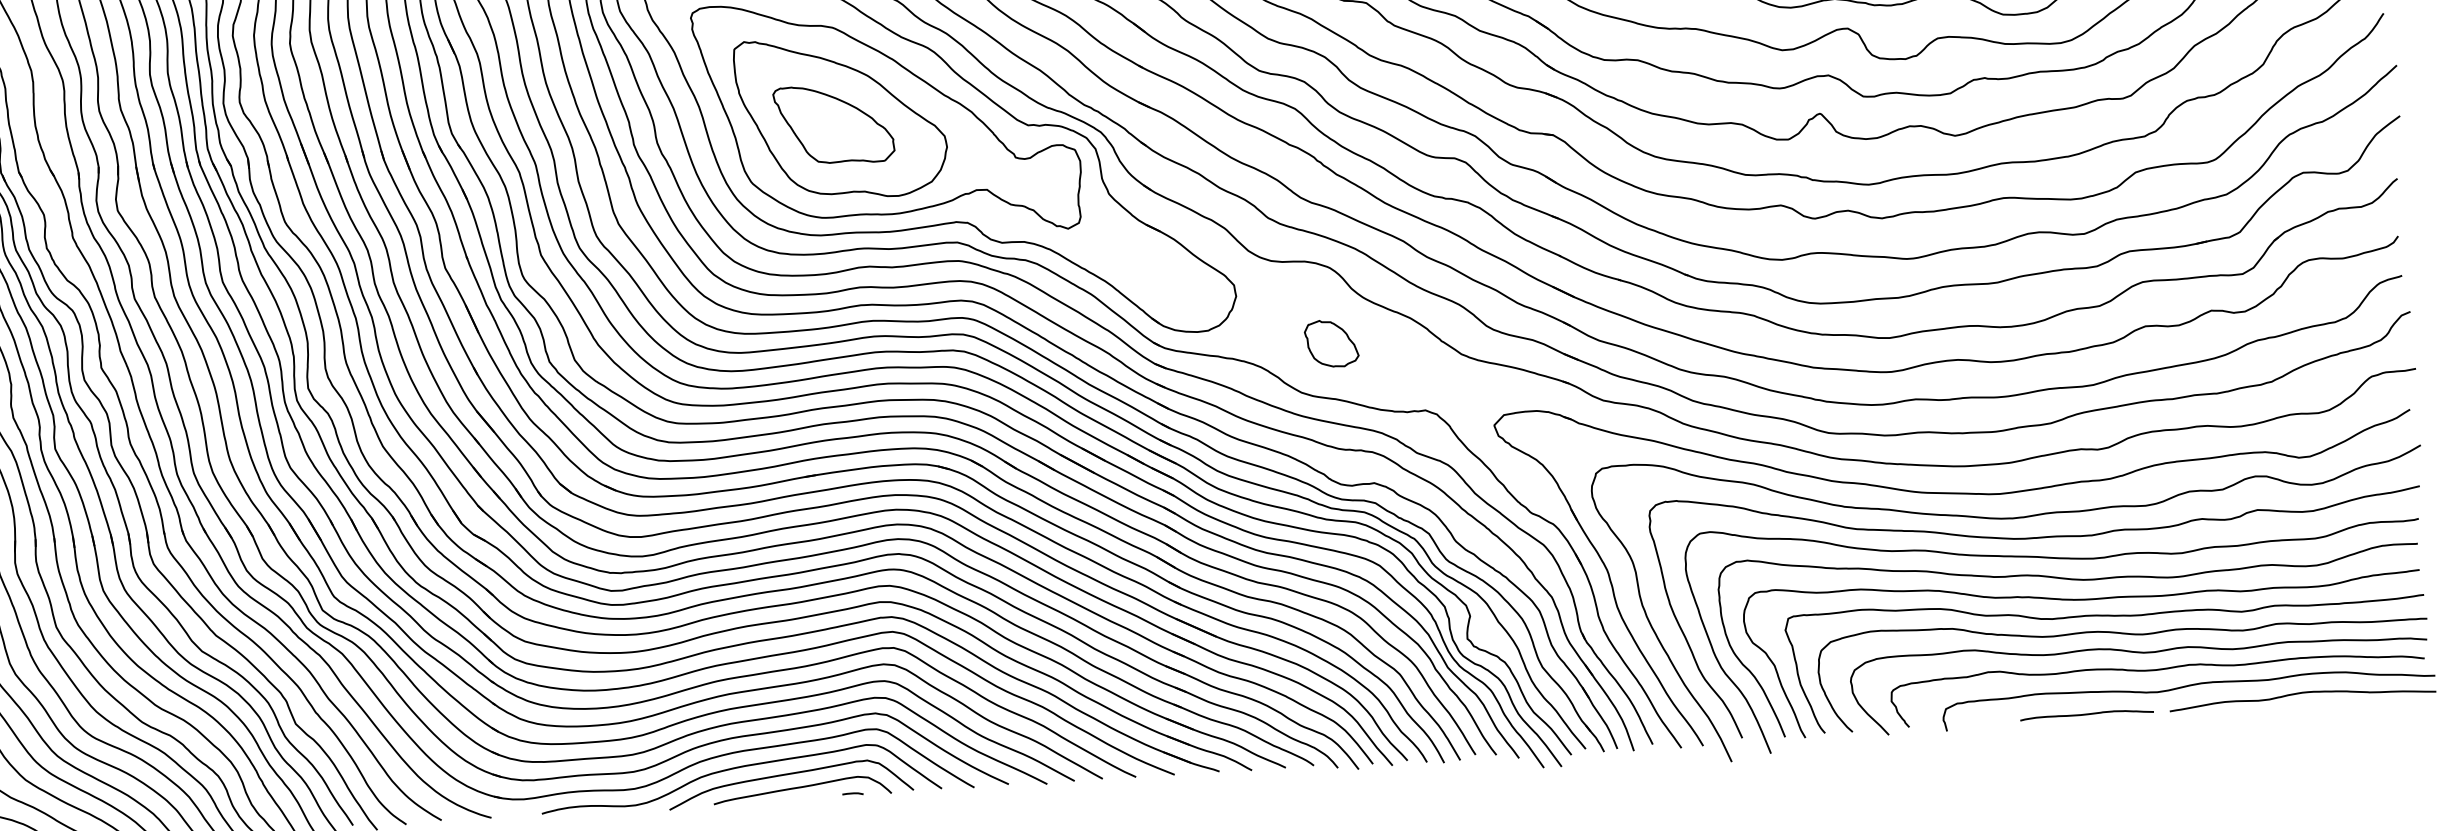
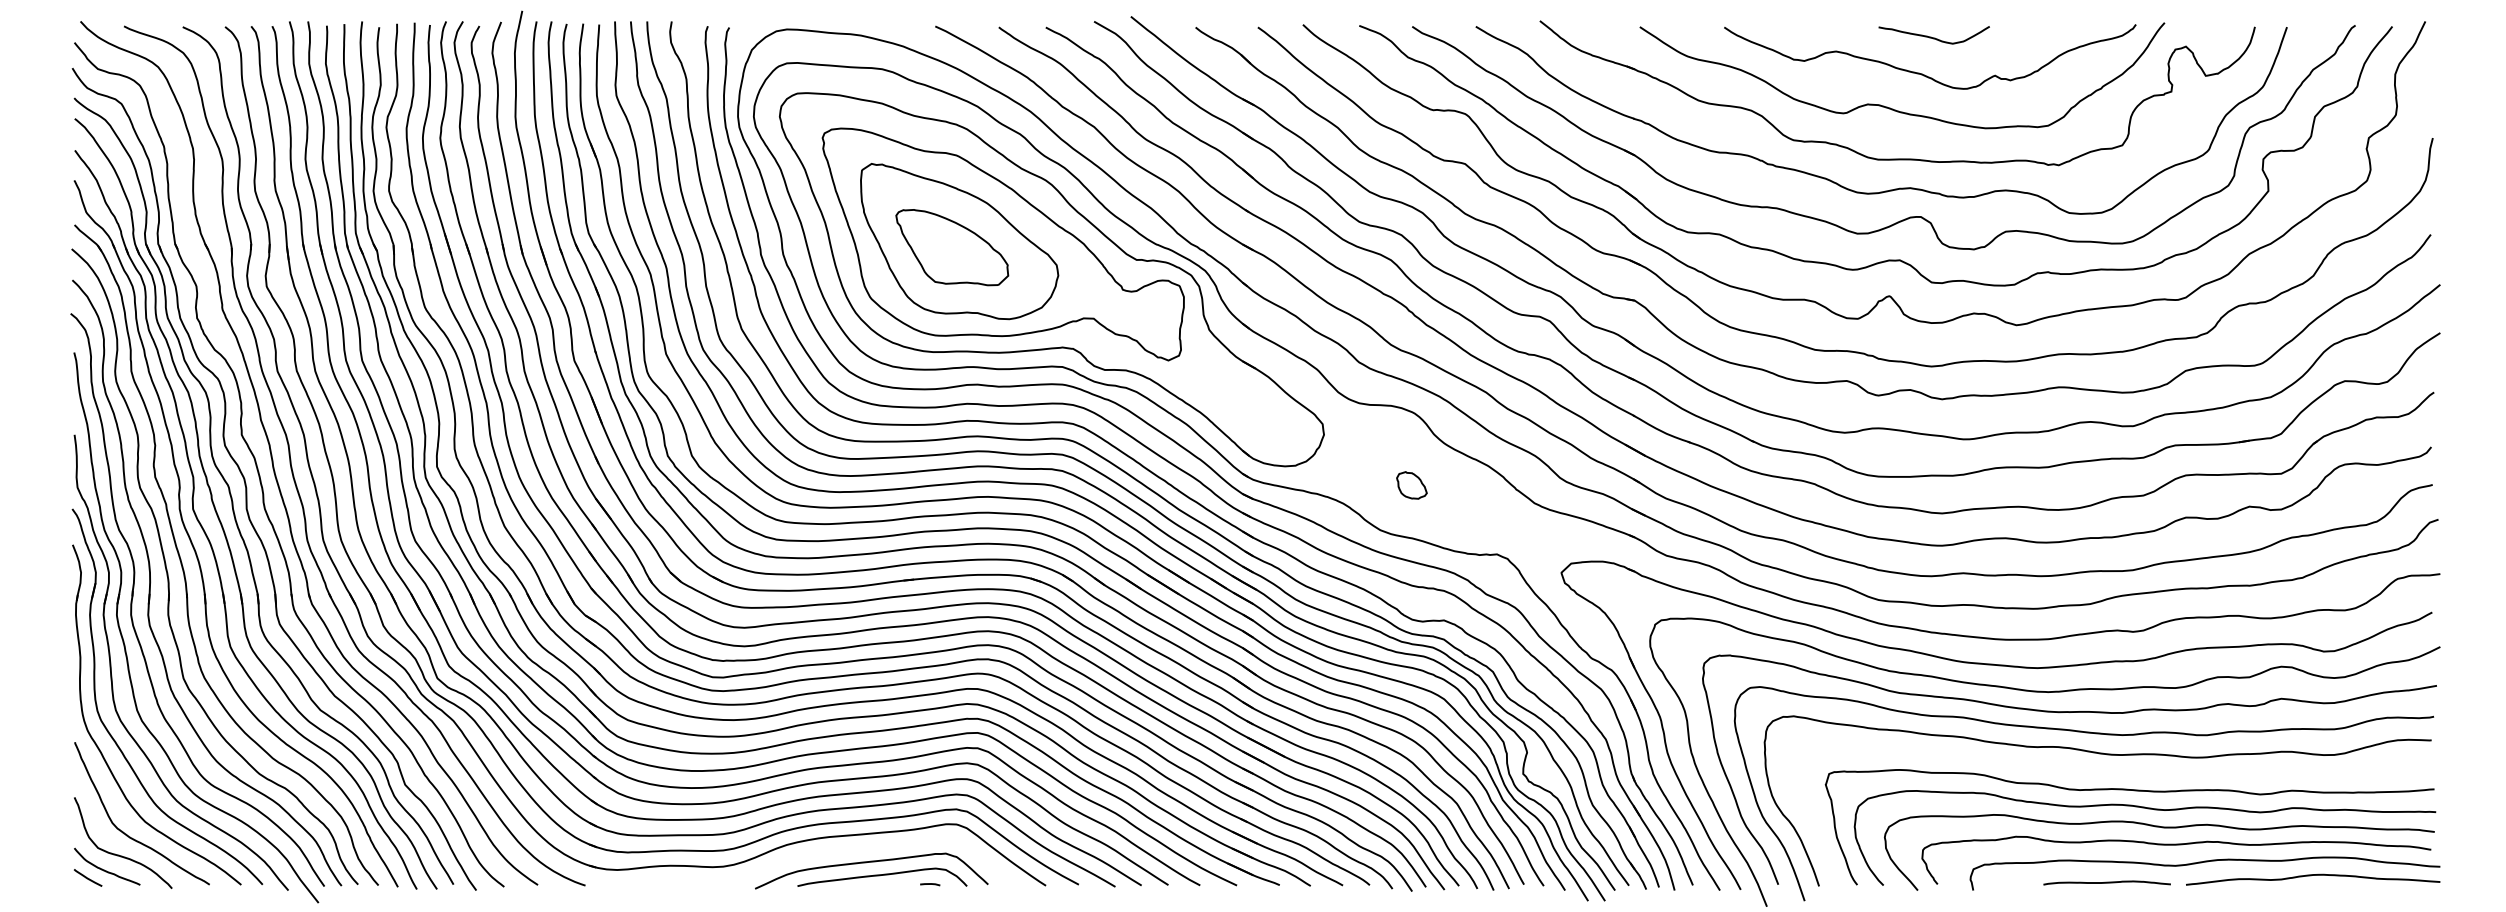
part: (1331, 343) -> (1411, 485), size x0.6
curve: (2081, 600) -> (2108, 774), removed
curve: (740, 768) -> (824, 853), removed

